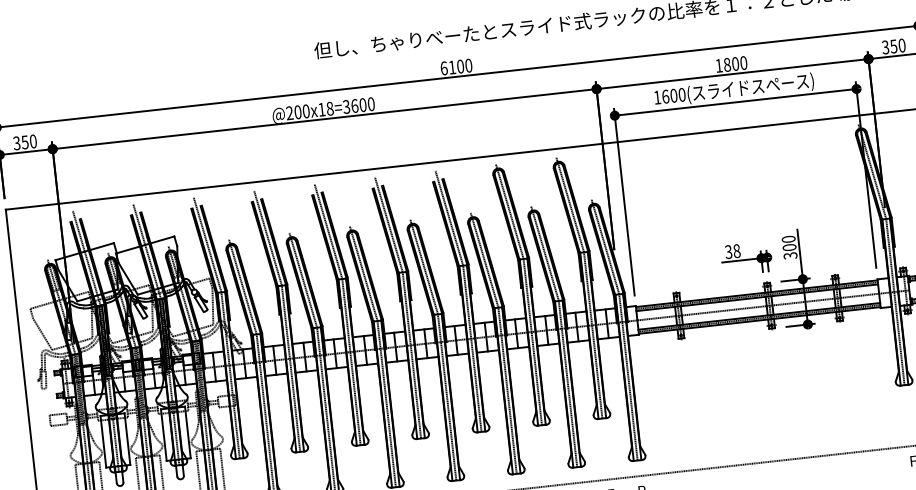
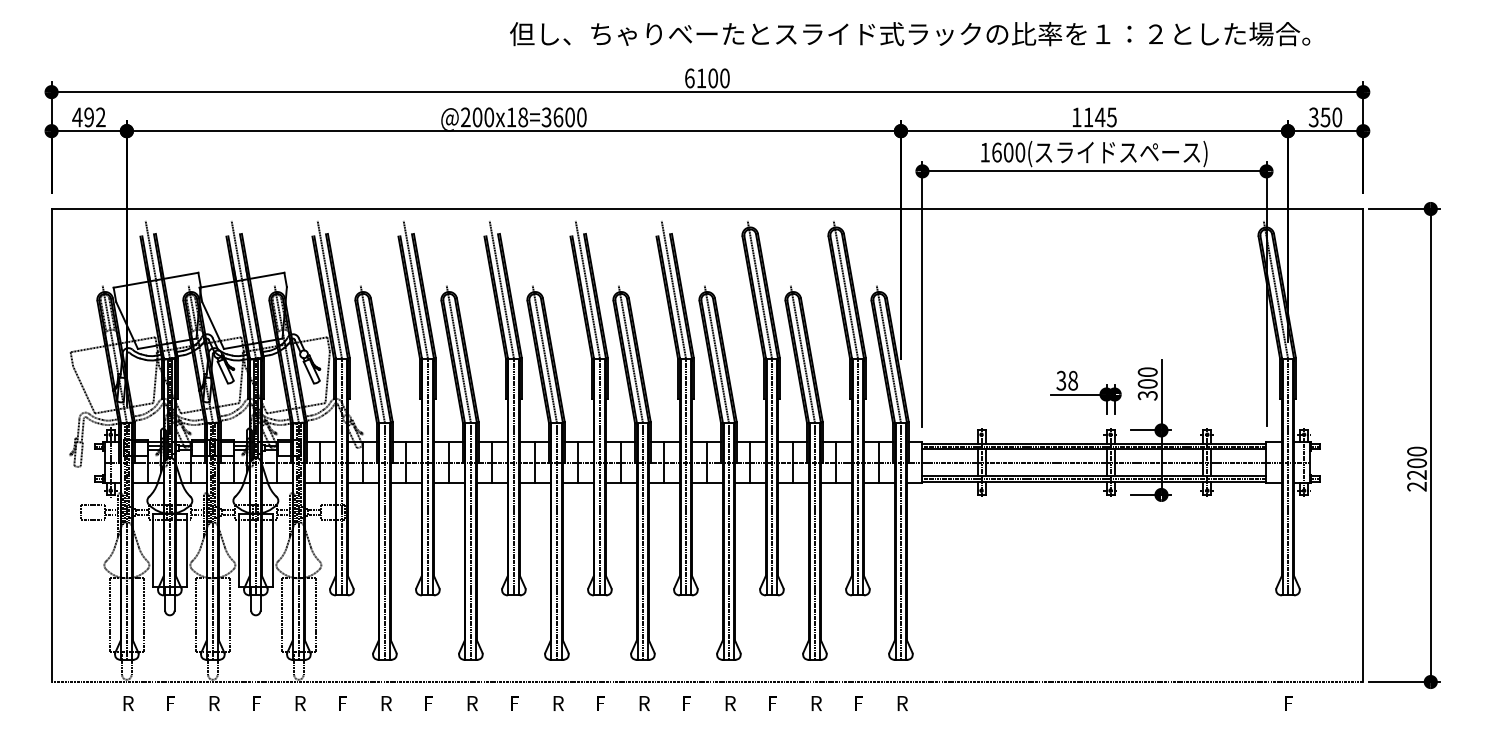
text: (735, 64) -> (1099, 117), 1800 -> 1145
text: (24, 142) -> (88, 117), 350 -> 492

